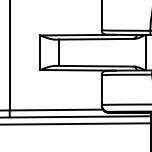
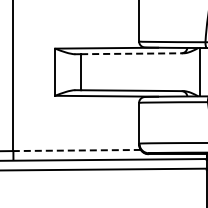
line: (96, 39) -> (132, 53), solid -> dashed
line: (56, 110) -> (77, 150), solid -> dashed

